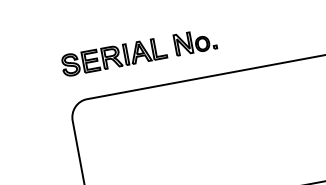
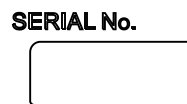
part: (138, 52) -> (73, 21), size x1.4

